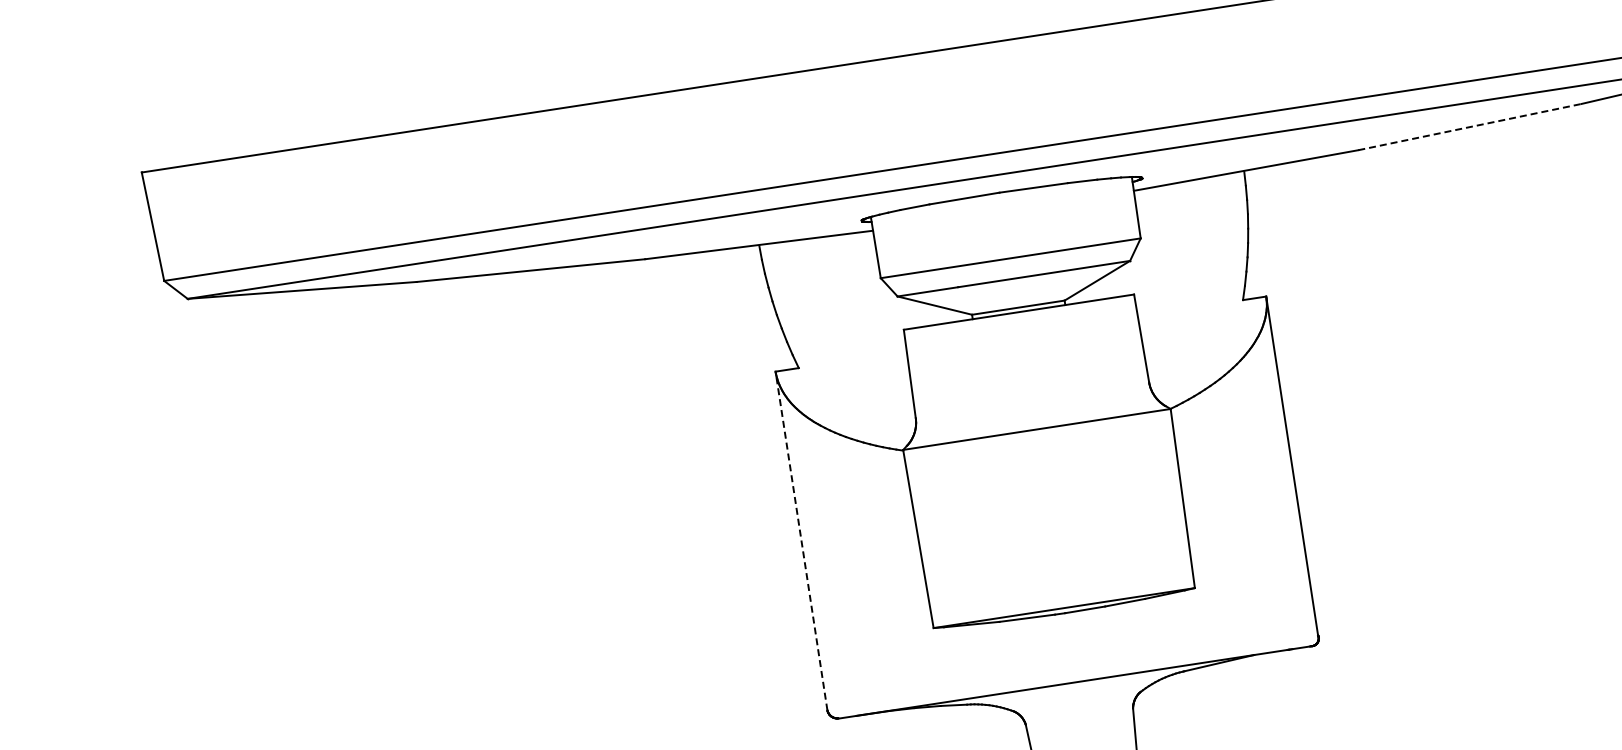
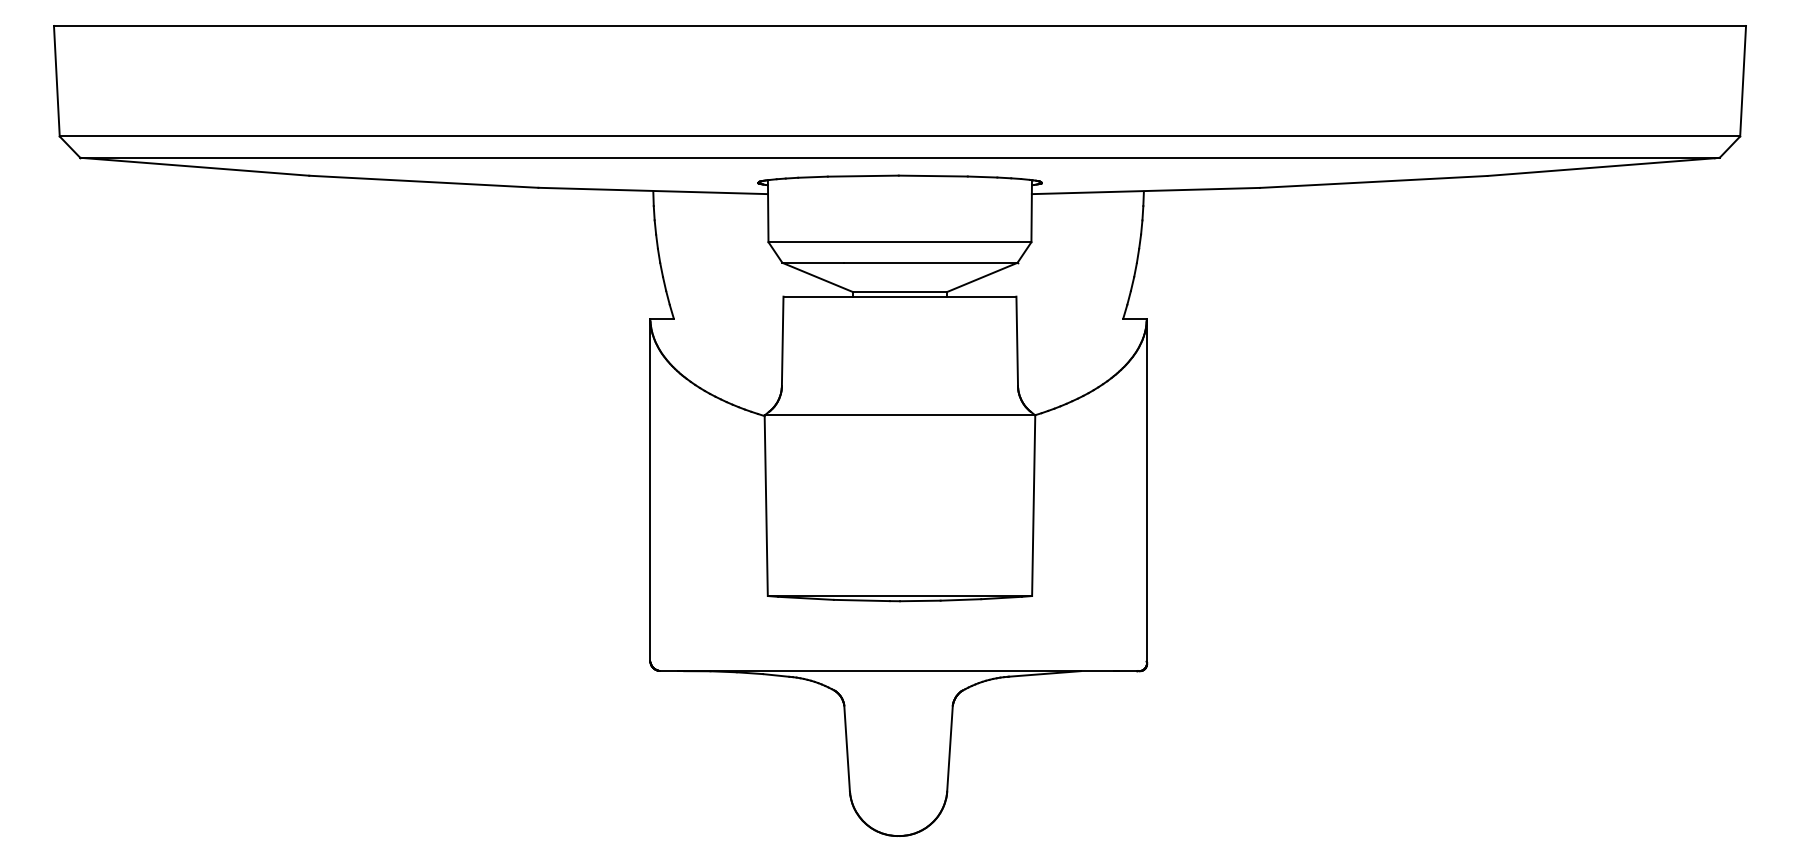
line: (1469, 126) -> (1373, 181), dashed -> solid
line: (801, 540) -> (650, 489), dashed -> solid

